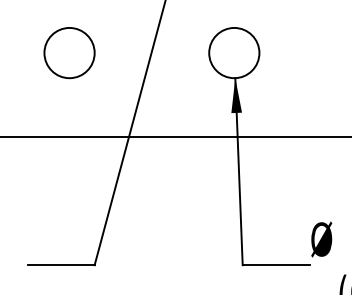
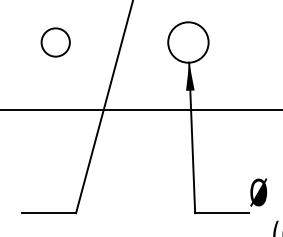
circle: (69, 53) -> (55, 42), size x0.7

